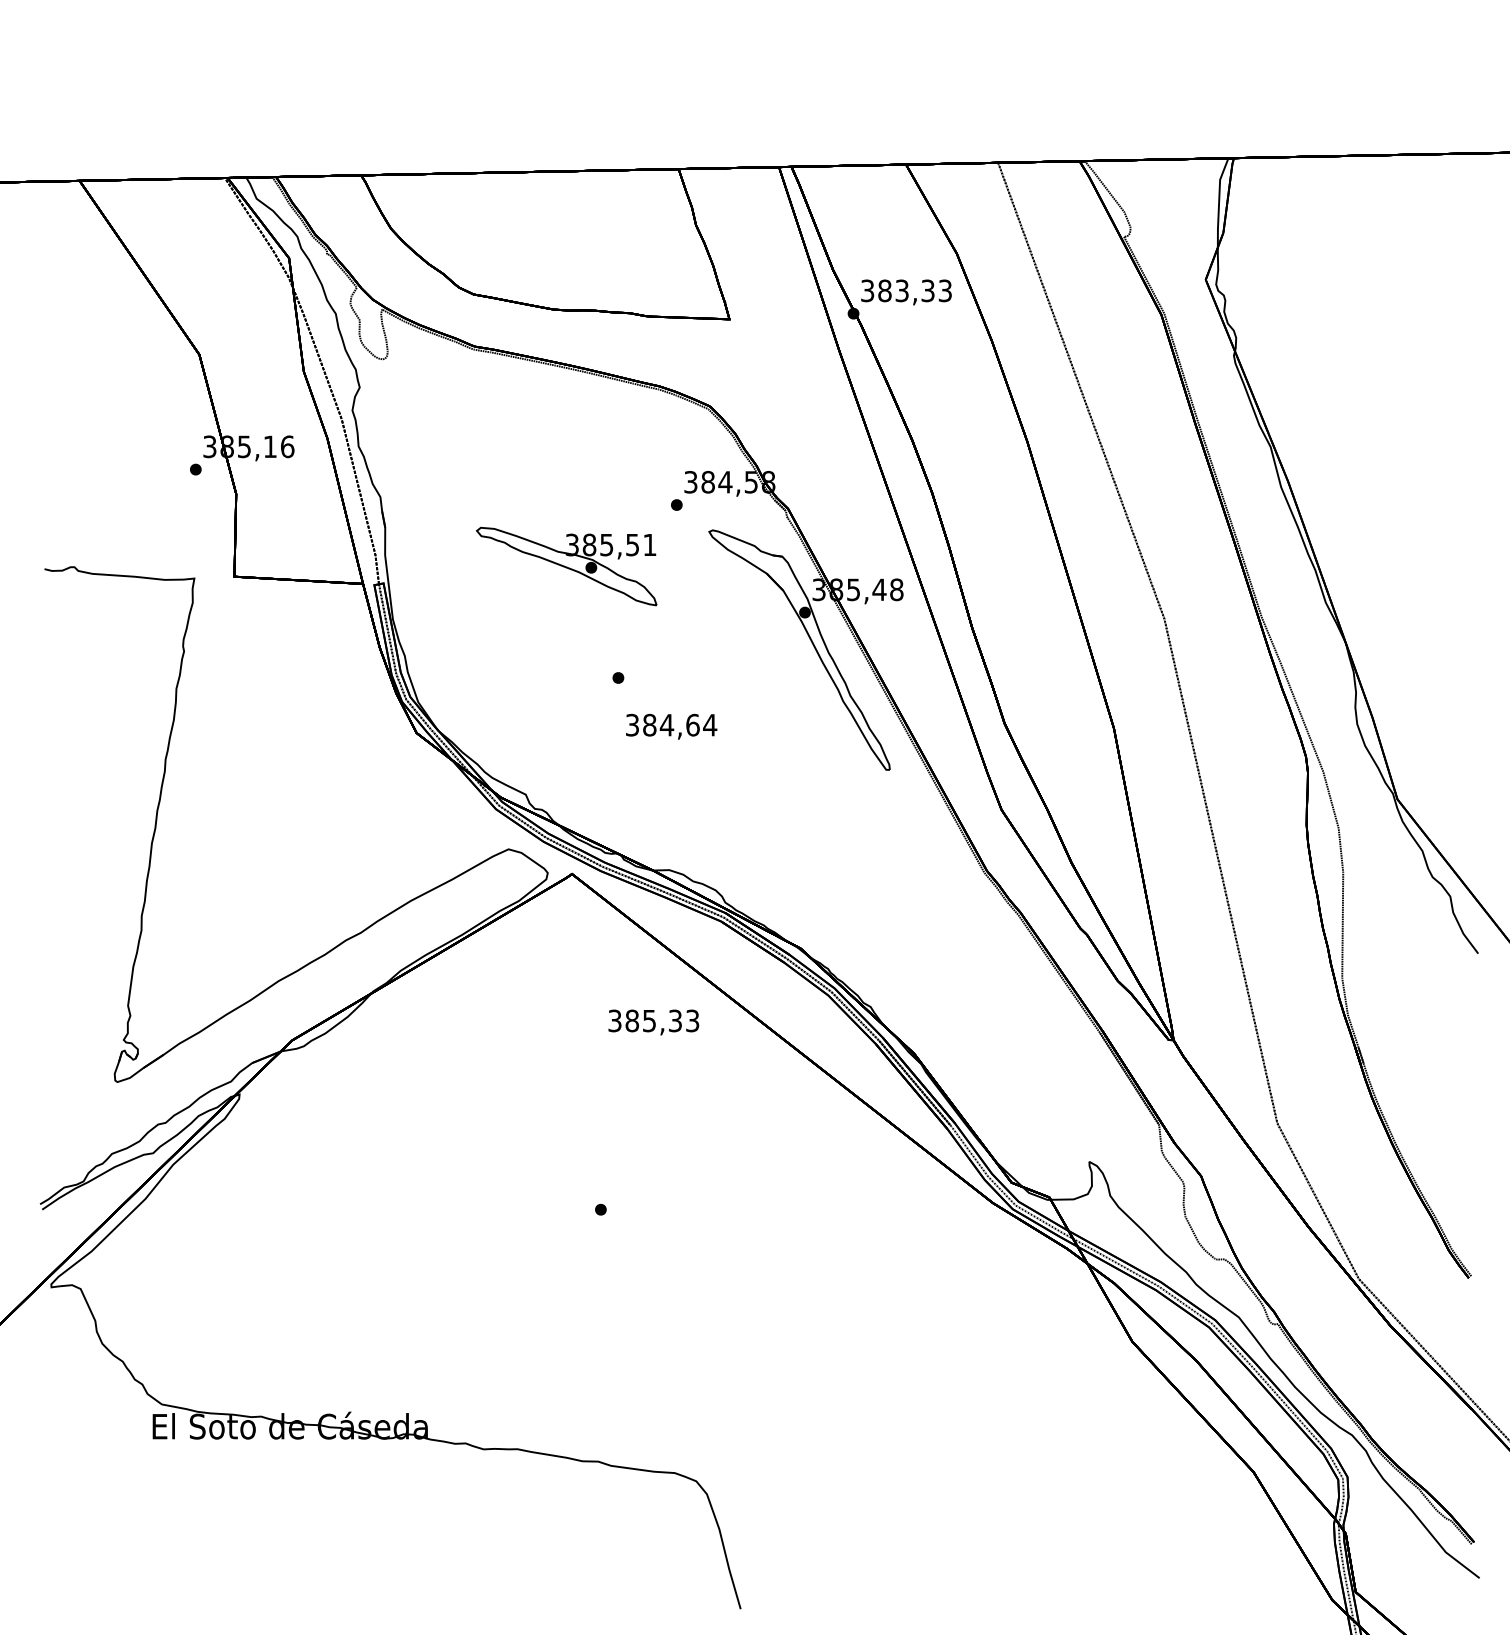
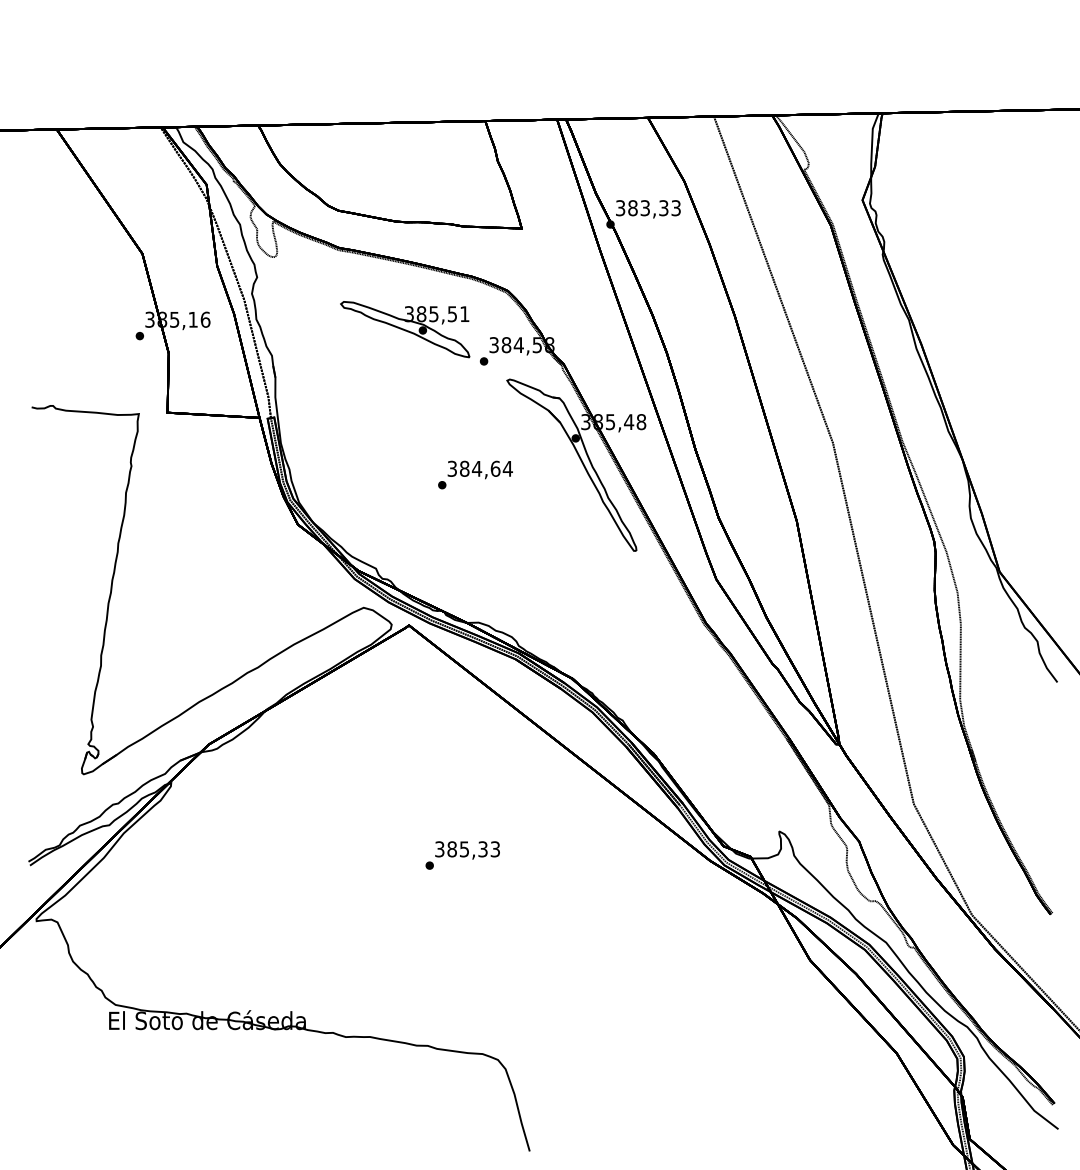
part: (566, 566) -> (405, 329), moved
text: (671, 726) -> (480, 469), moved
text: (653, 1022) -> (467, 850), moved

